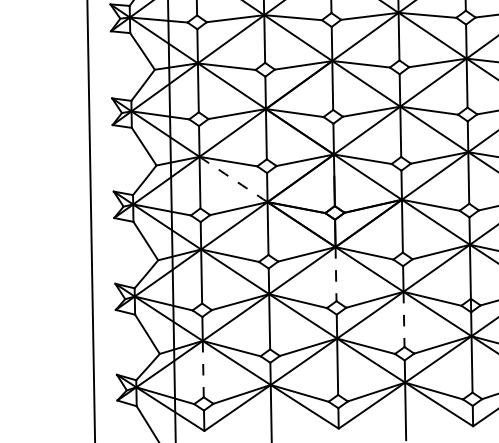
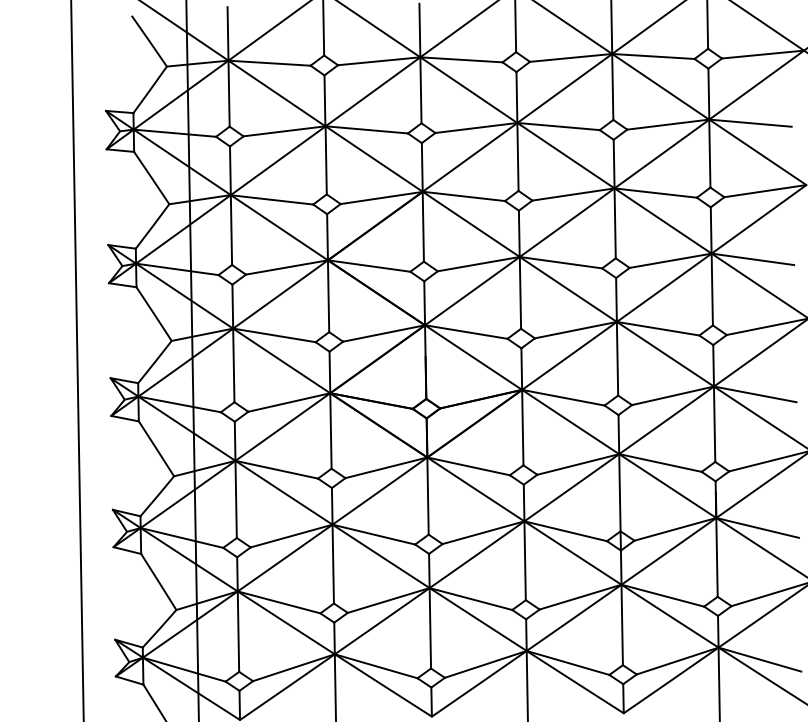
arc: (233, 179) -> (281, 360), dashed -> solid
line: (336, 274) -> (428, 496), dashed -> solid
line: (404, 319) -> (525, 561), dashed -> solid
line: (203, 369) -> (238, 632), dashed -> solid

